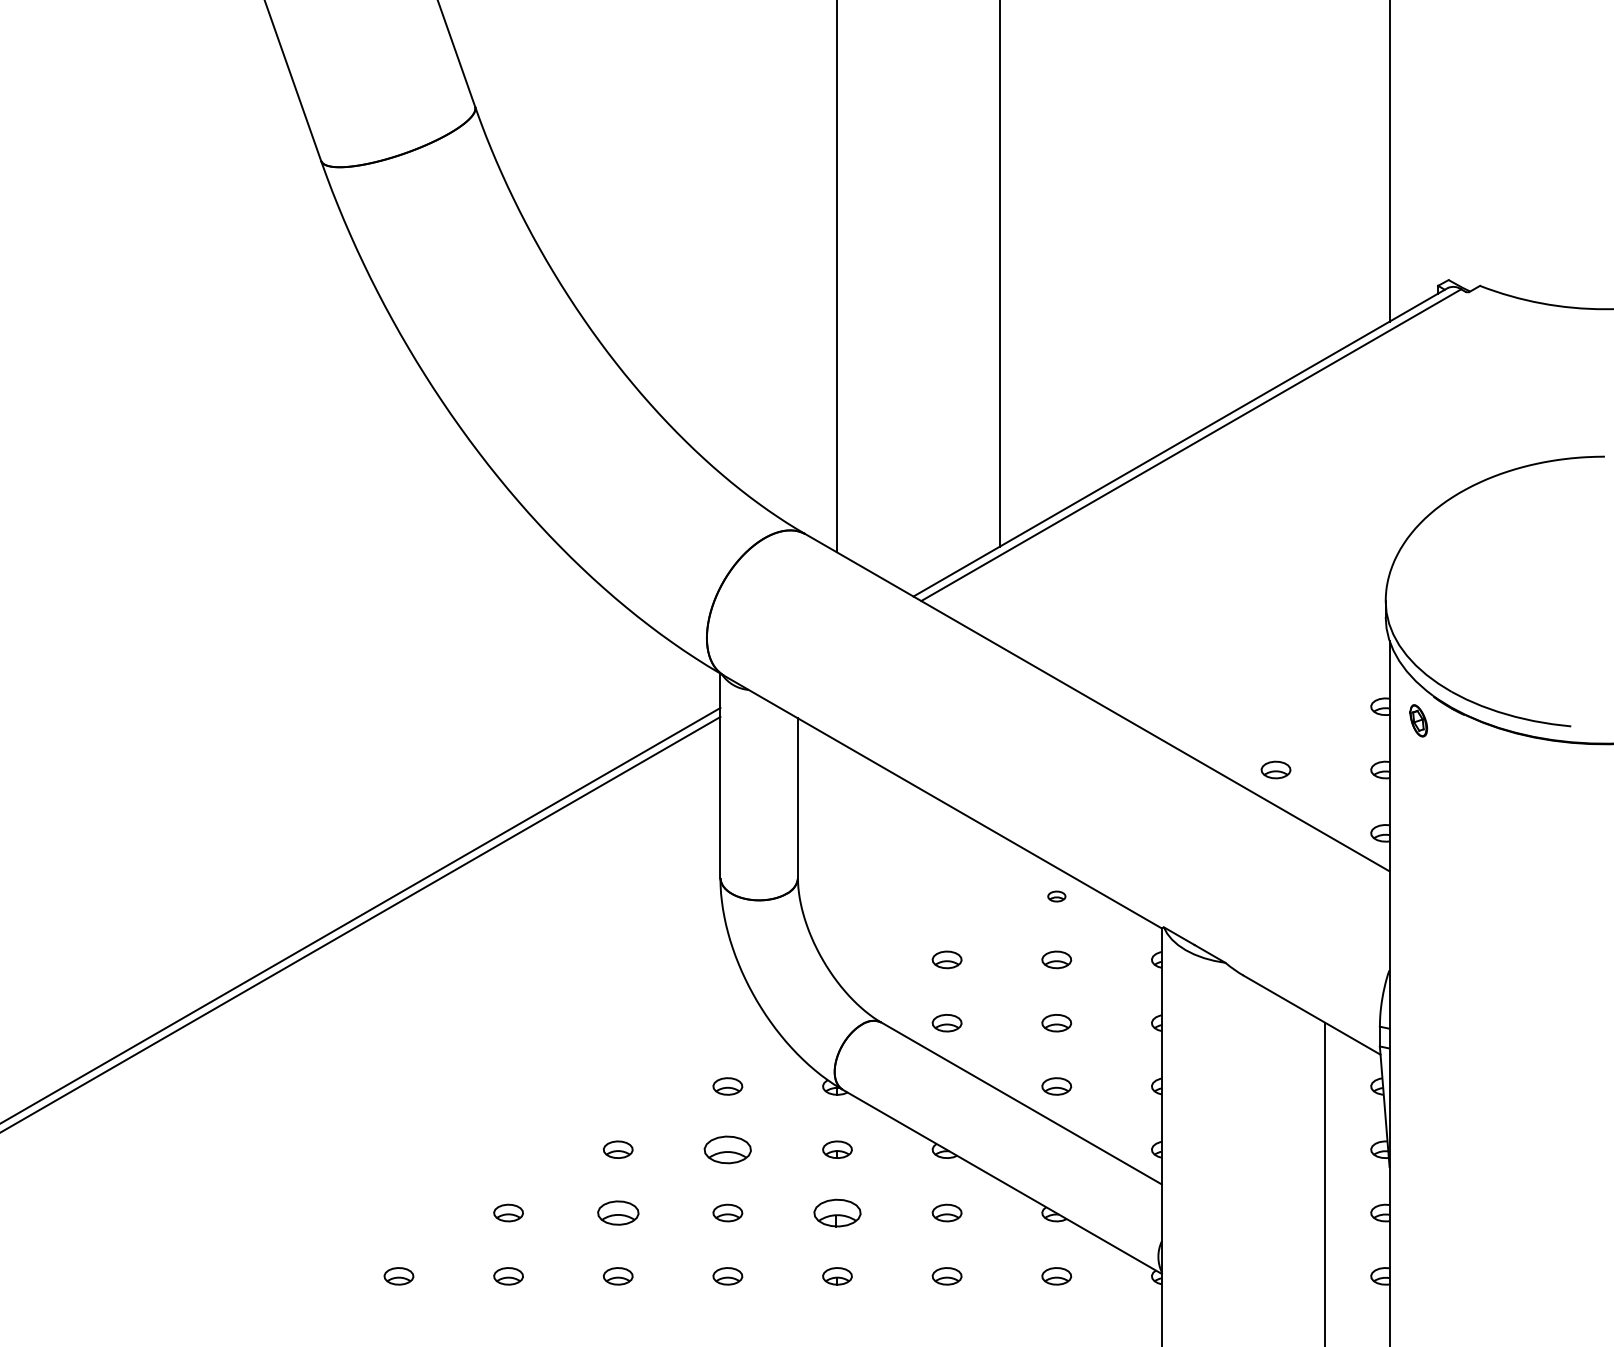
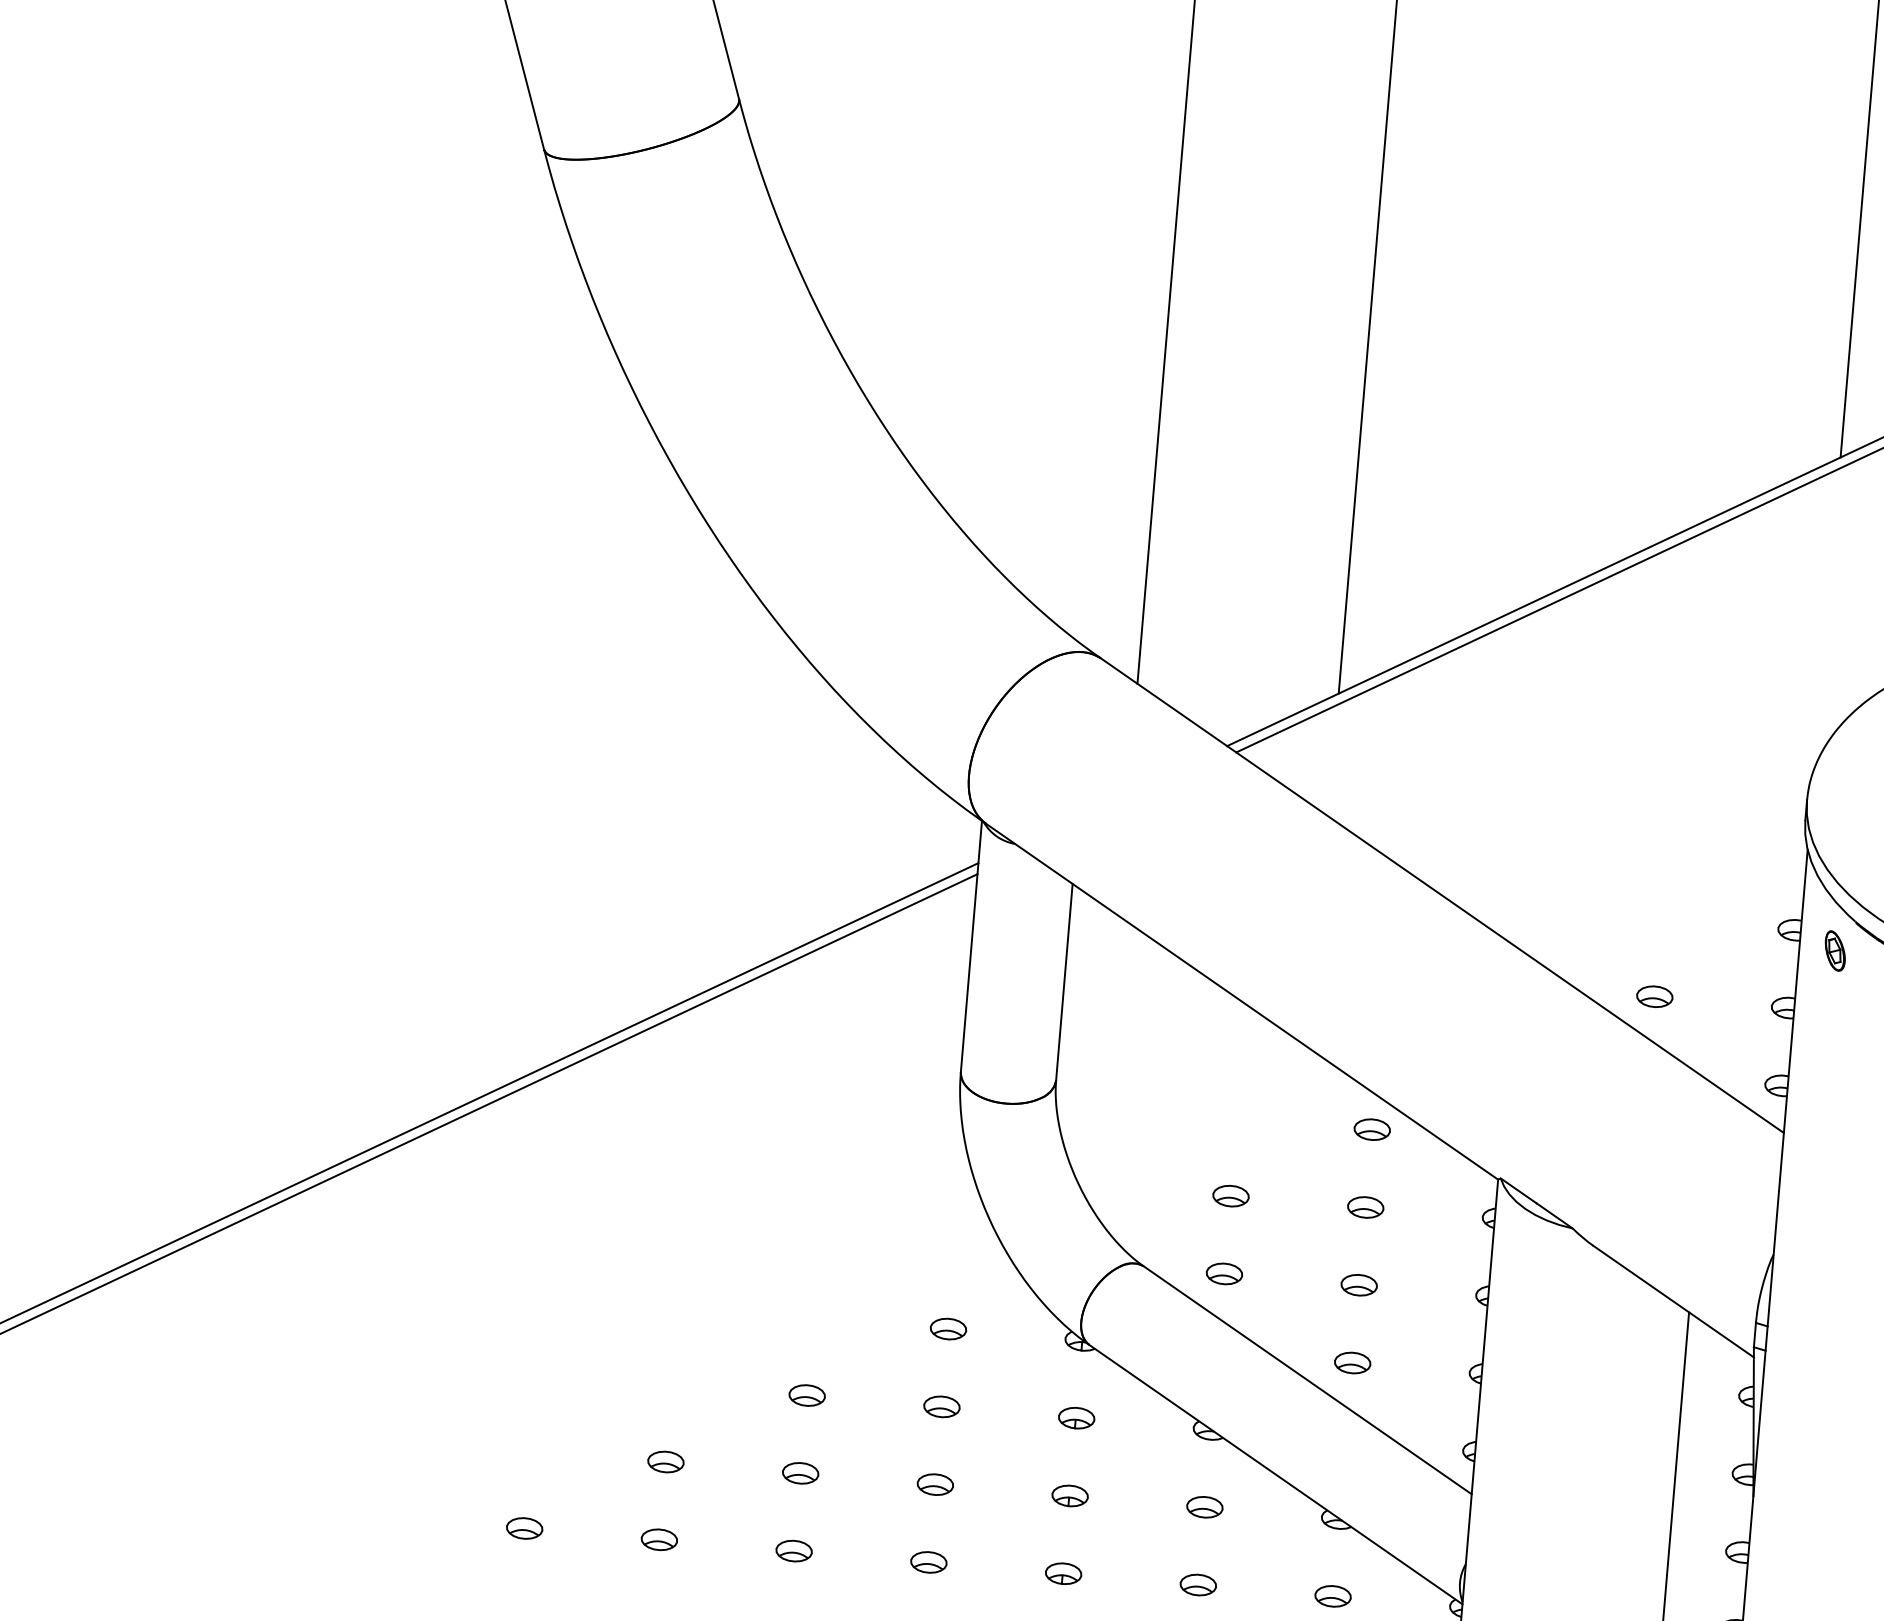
part: (1056, 896) -> (1371, 1129), size x1.67
part: (727, 1149) -> (941, 1406), size x0.62
part: (617, 1212) -> (799, 1472), size x0.71
part: (837, 1212) -> (1070, 1495), size x0.62

